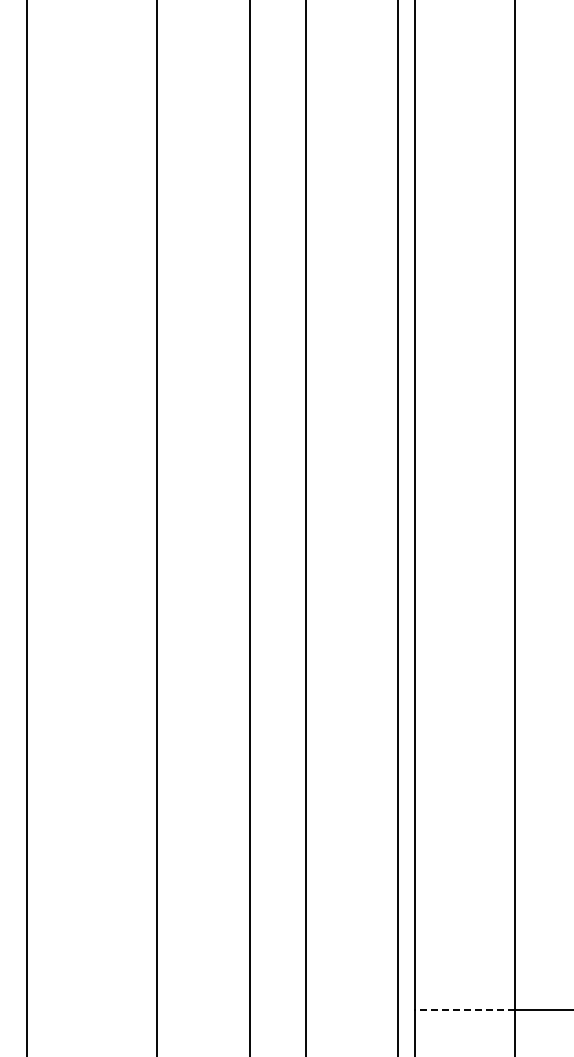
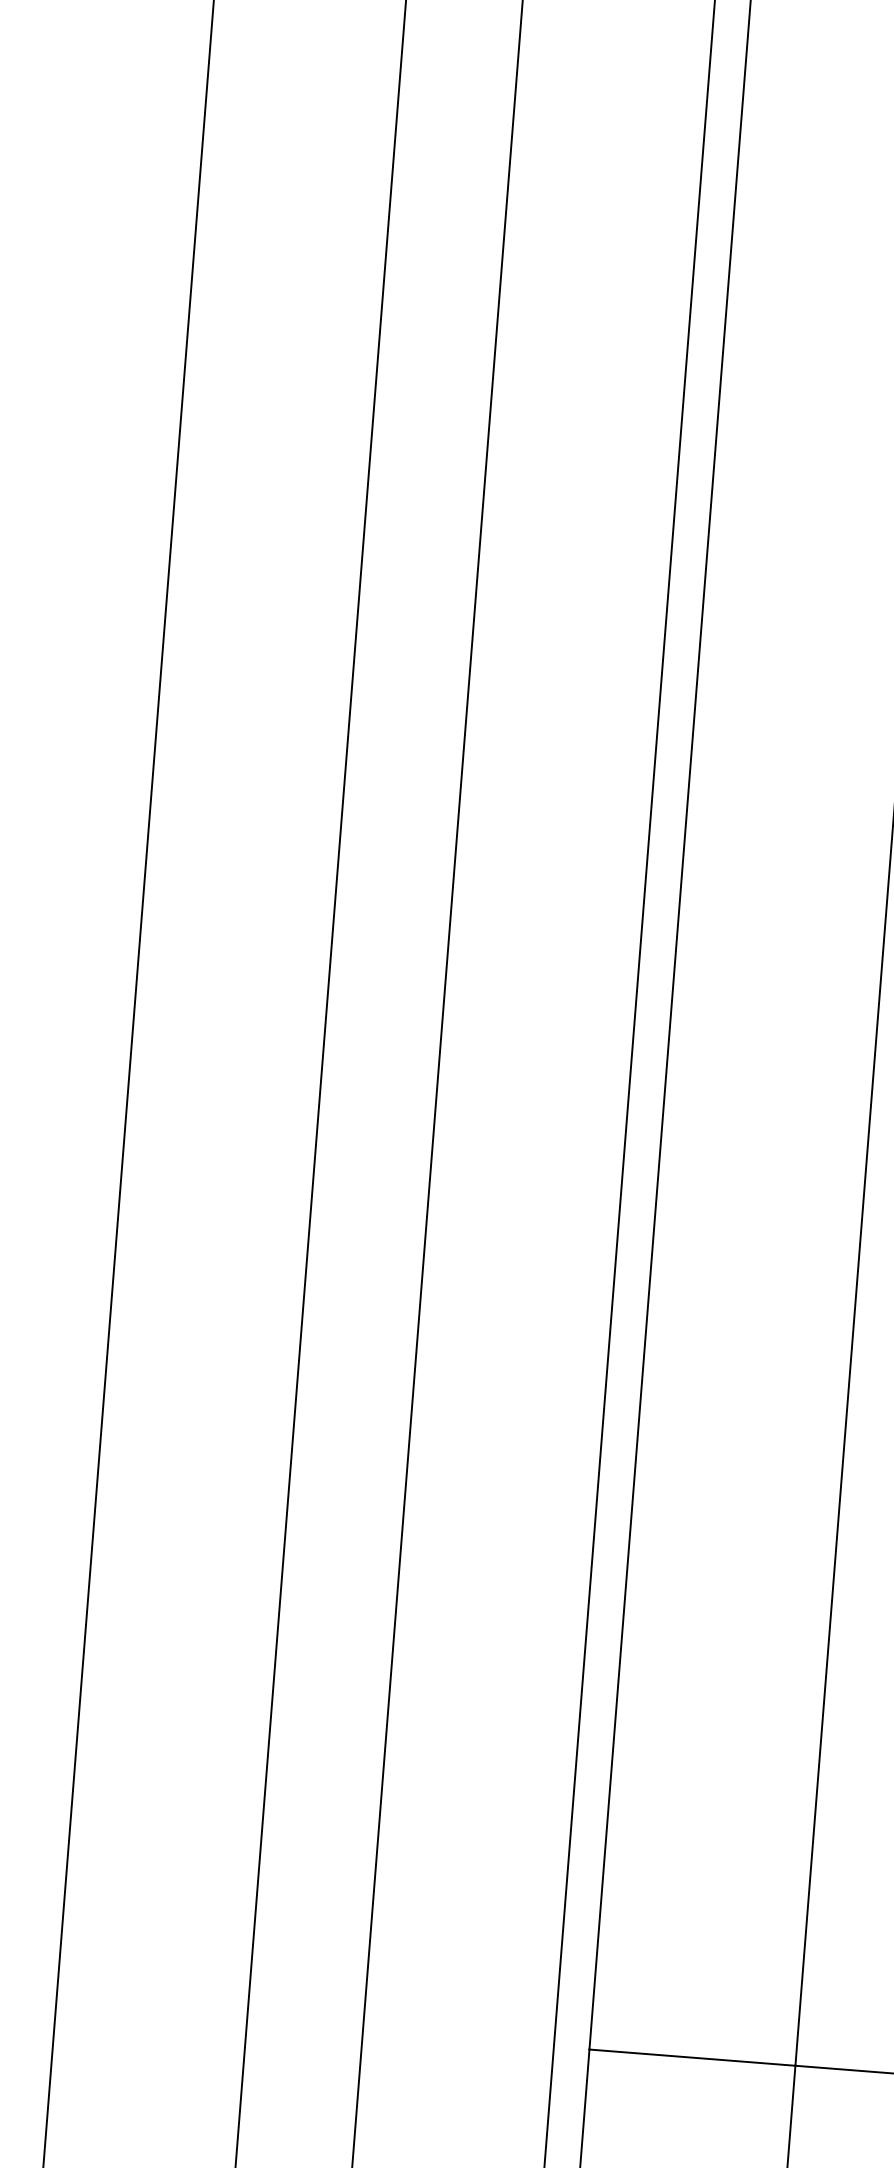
line: (465, 1010) -> (692, 2058), dashed -> solid

